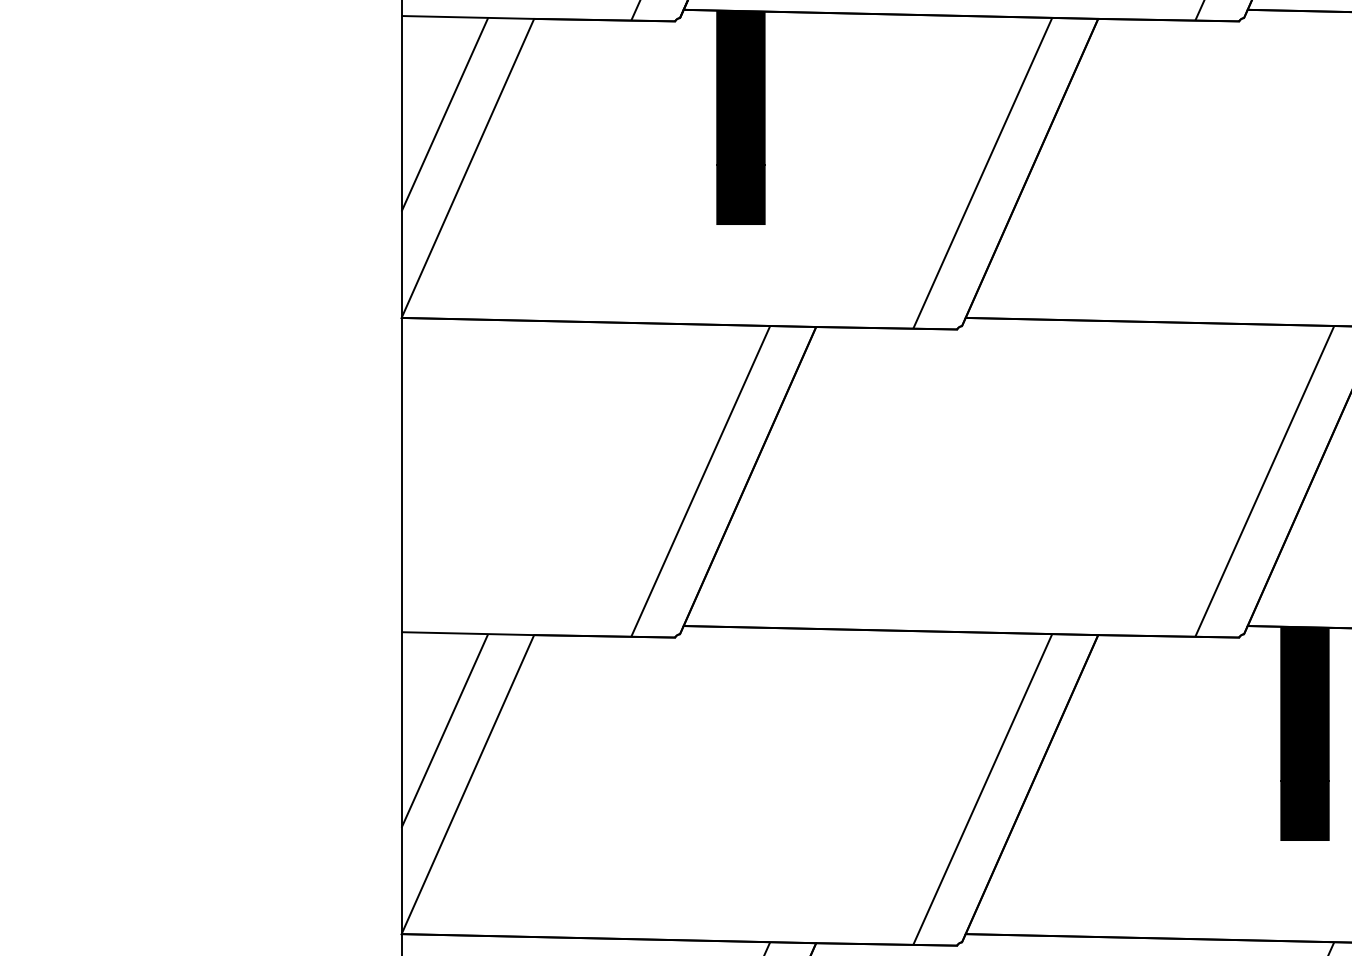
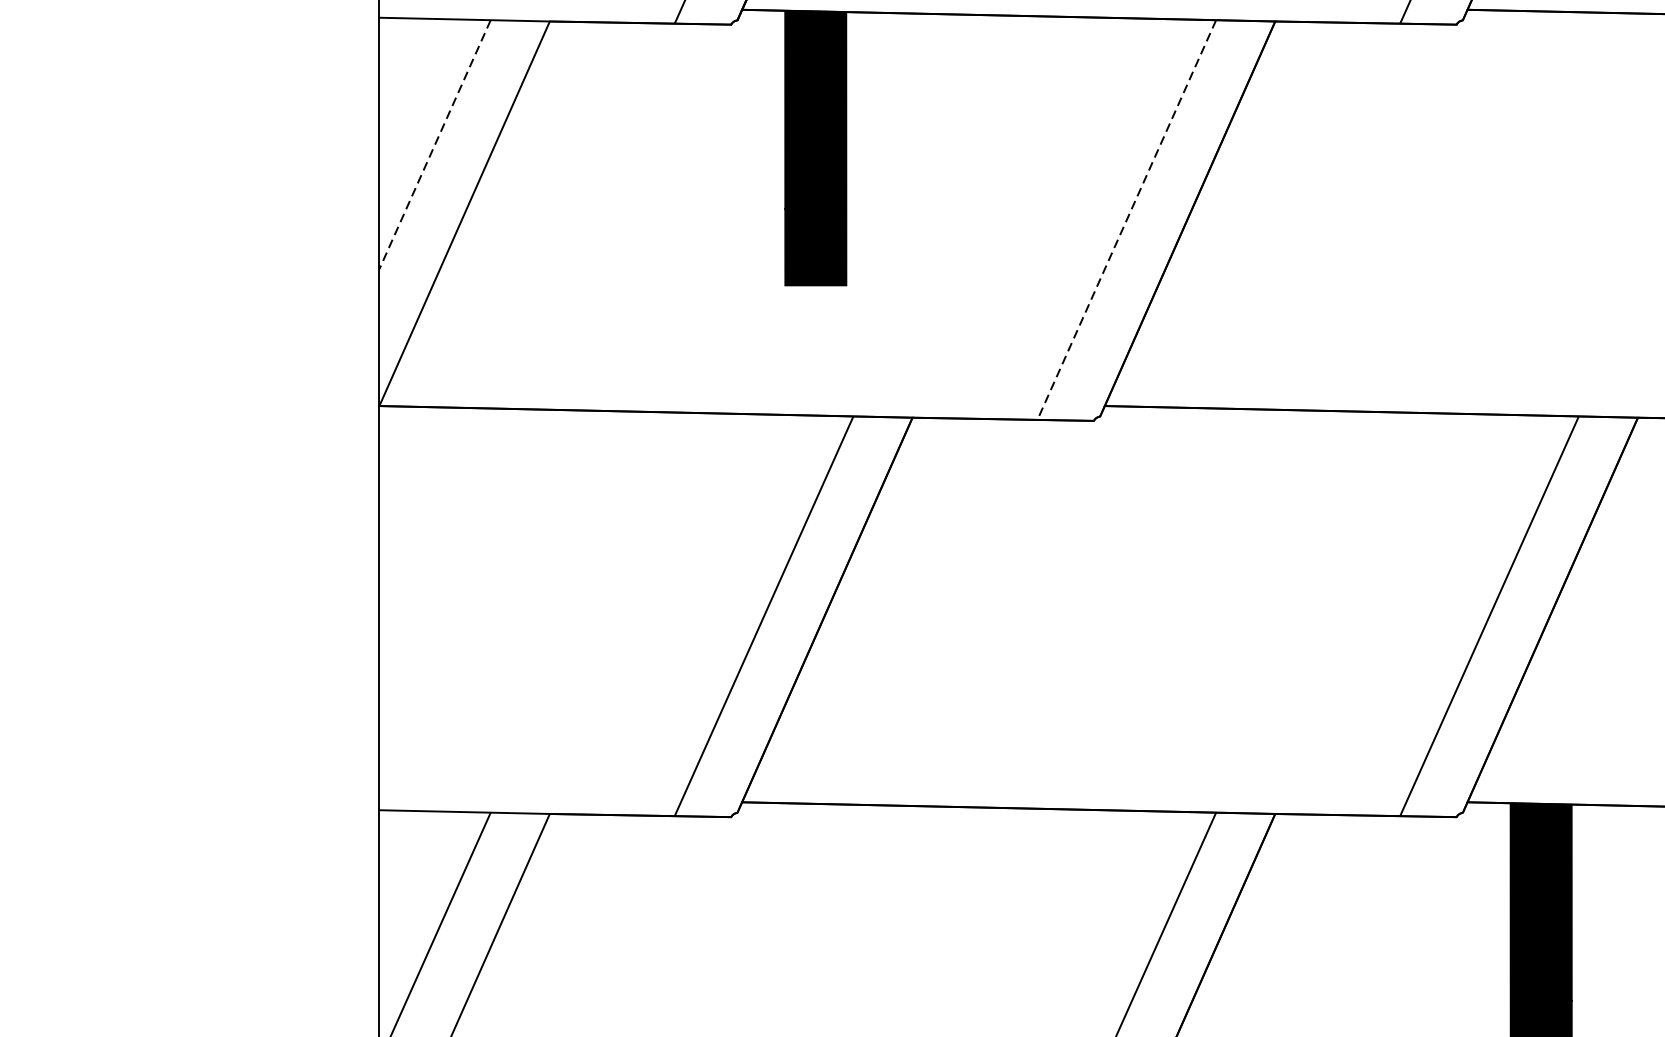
line: (444, 115) -> (434, 145), solid -> dashed
line: (982, 173) -> (1126, 220), solid -> dashed

